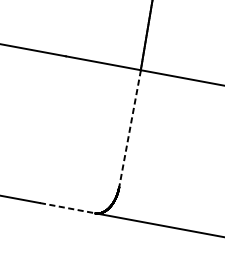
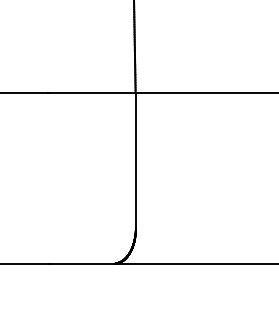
line: (129, 129) -> (135, 161), dashed -> solid
line: (68, 208) -> (82, 263), dashed -> solid

